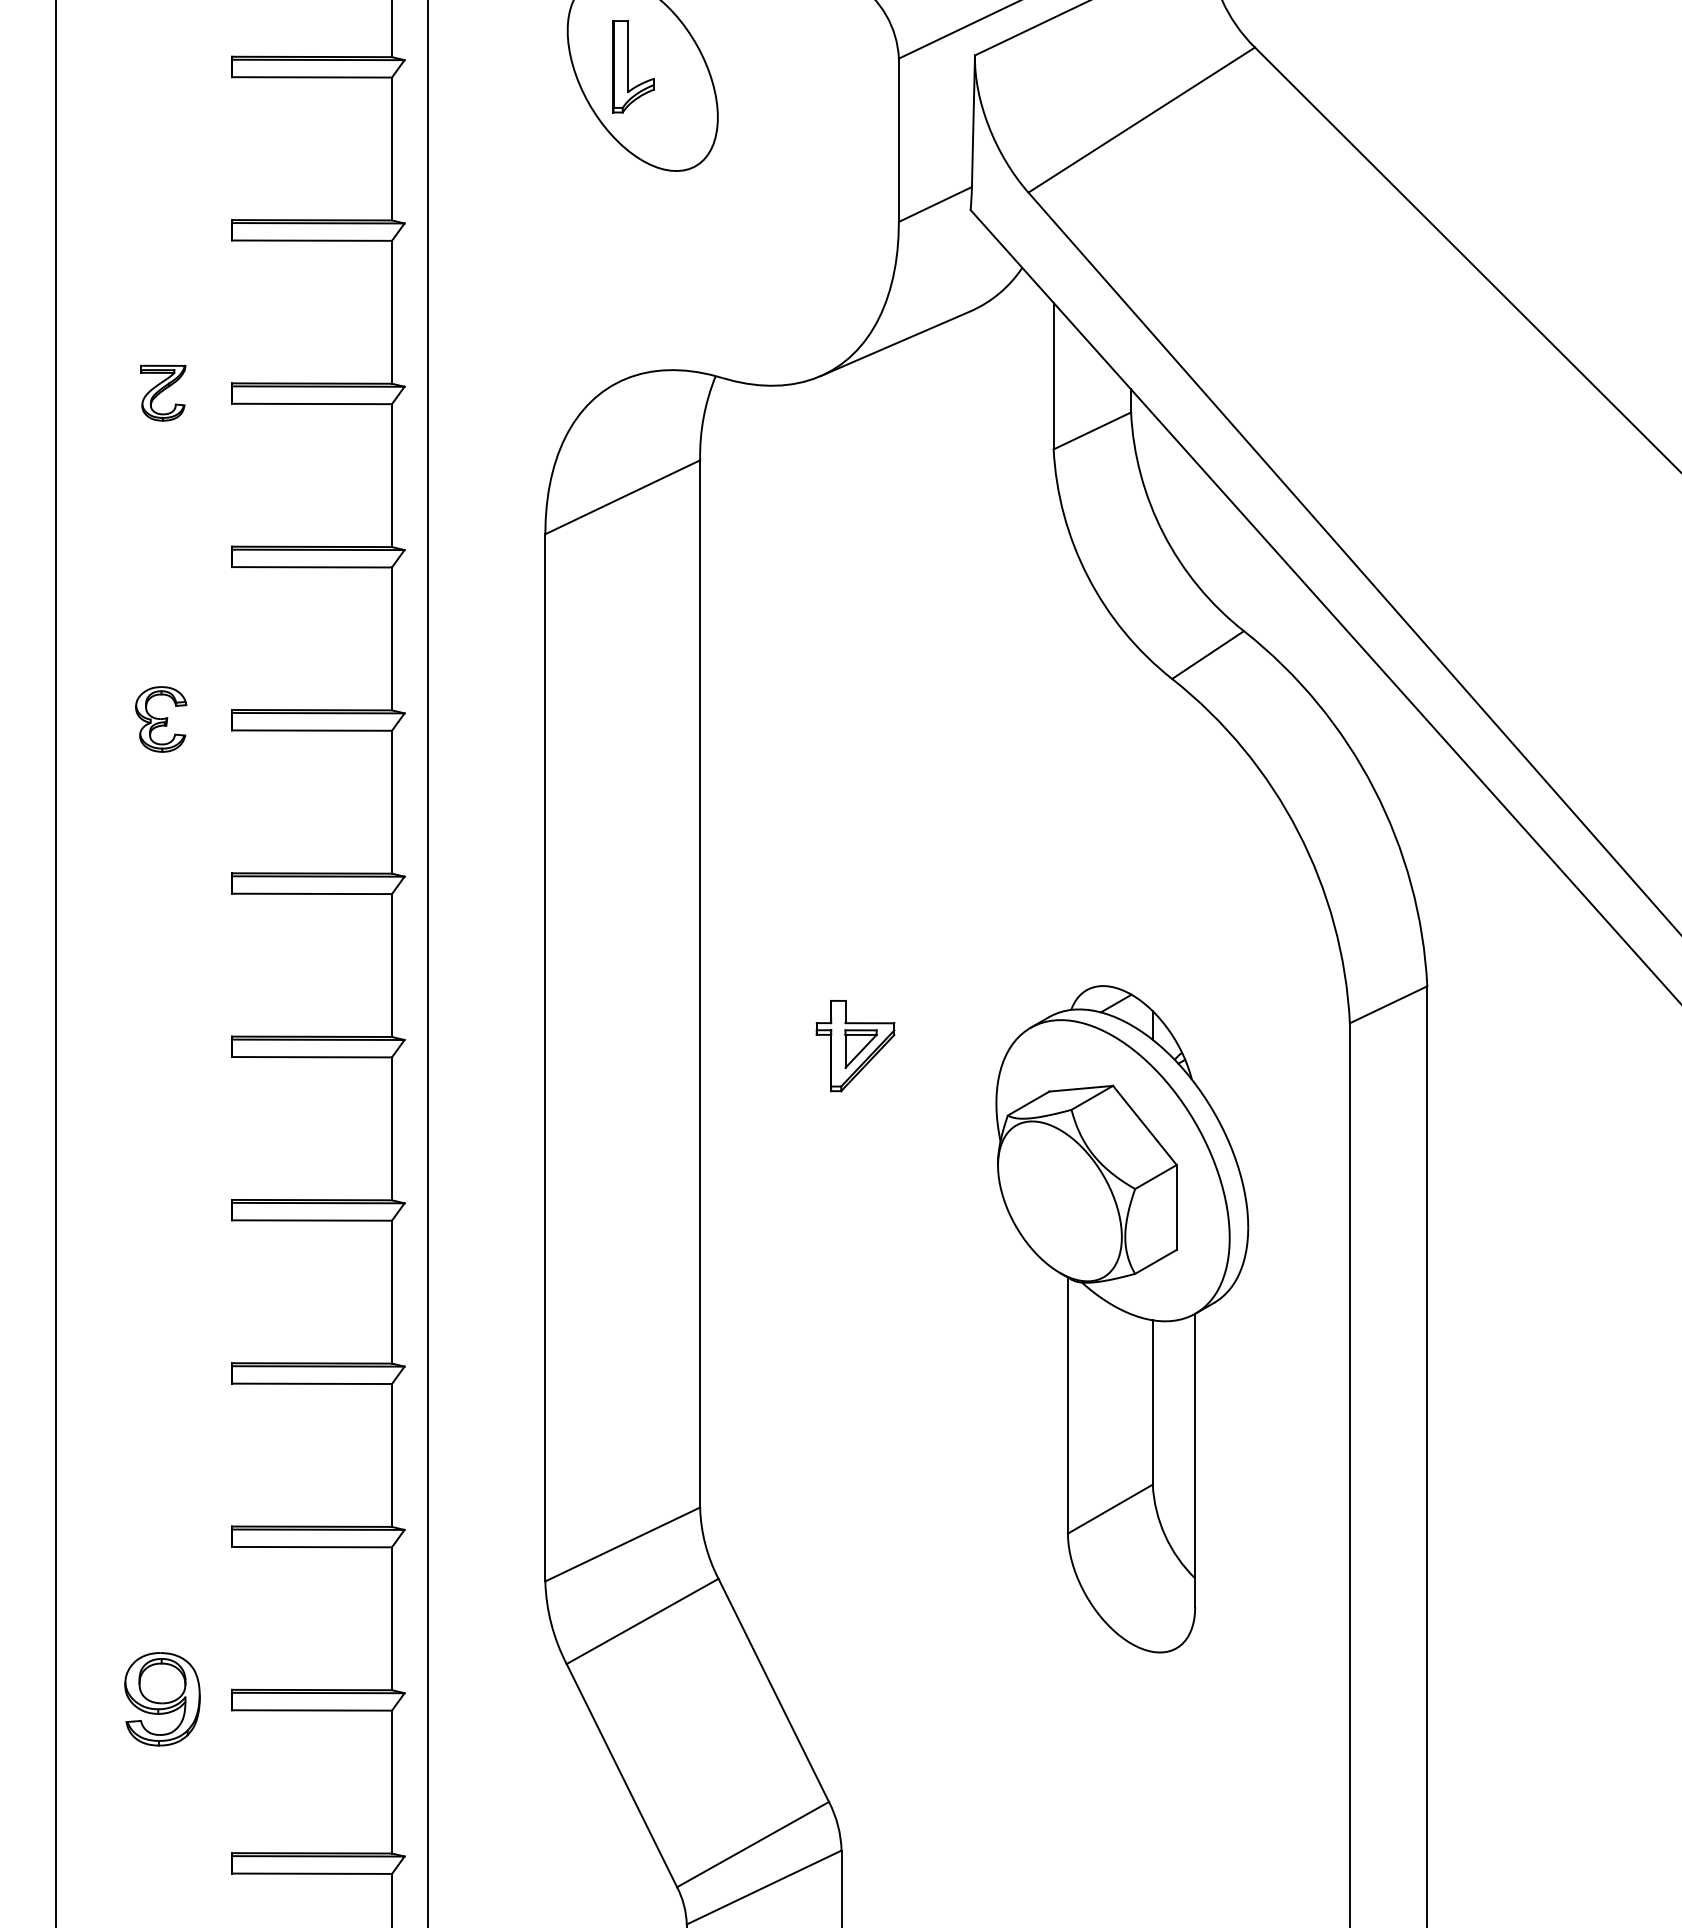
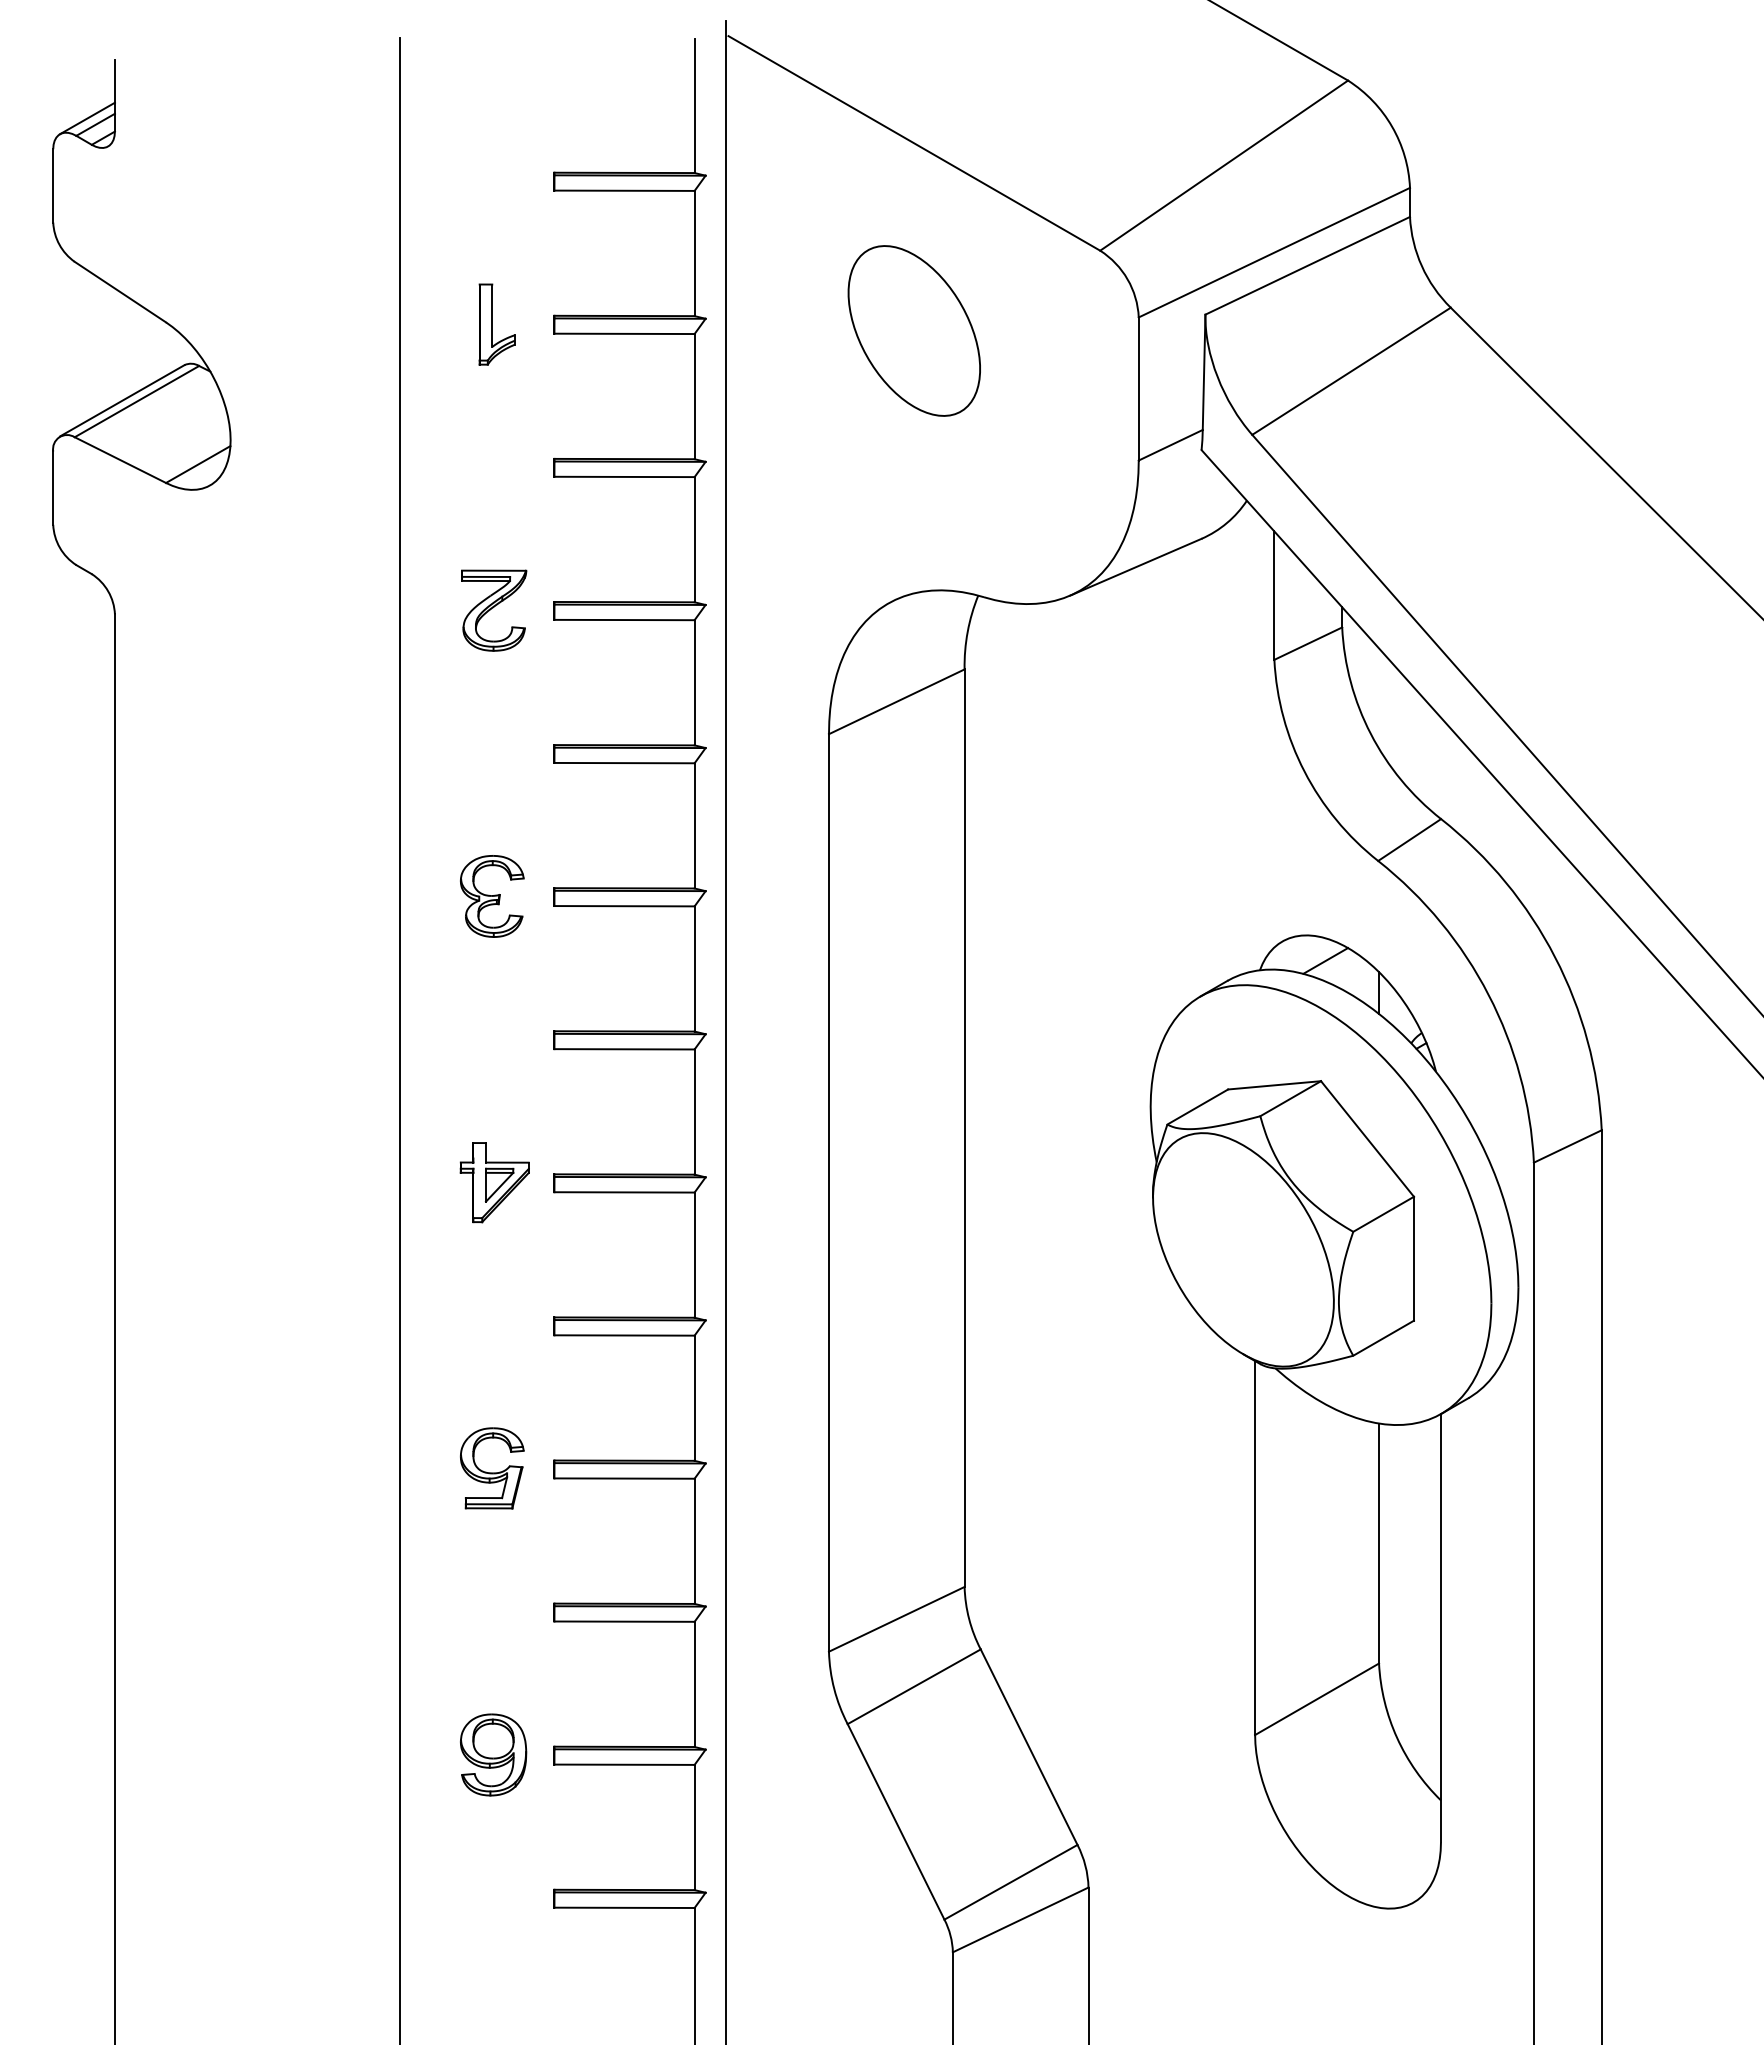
part: (632, 66) -> (496, 324), moved
part: (163, 393) -> (494, 610), size x1.67
part: (161, 719) -> (492, 896), size x1.43
part: (855, 1045) -> (494, 1182), moved
part: (1122, 1318) -> (1334, 1421), size x1.67
part: (161, 1372) -> (492, 1468), added

